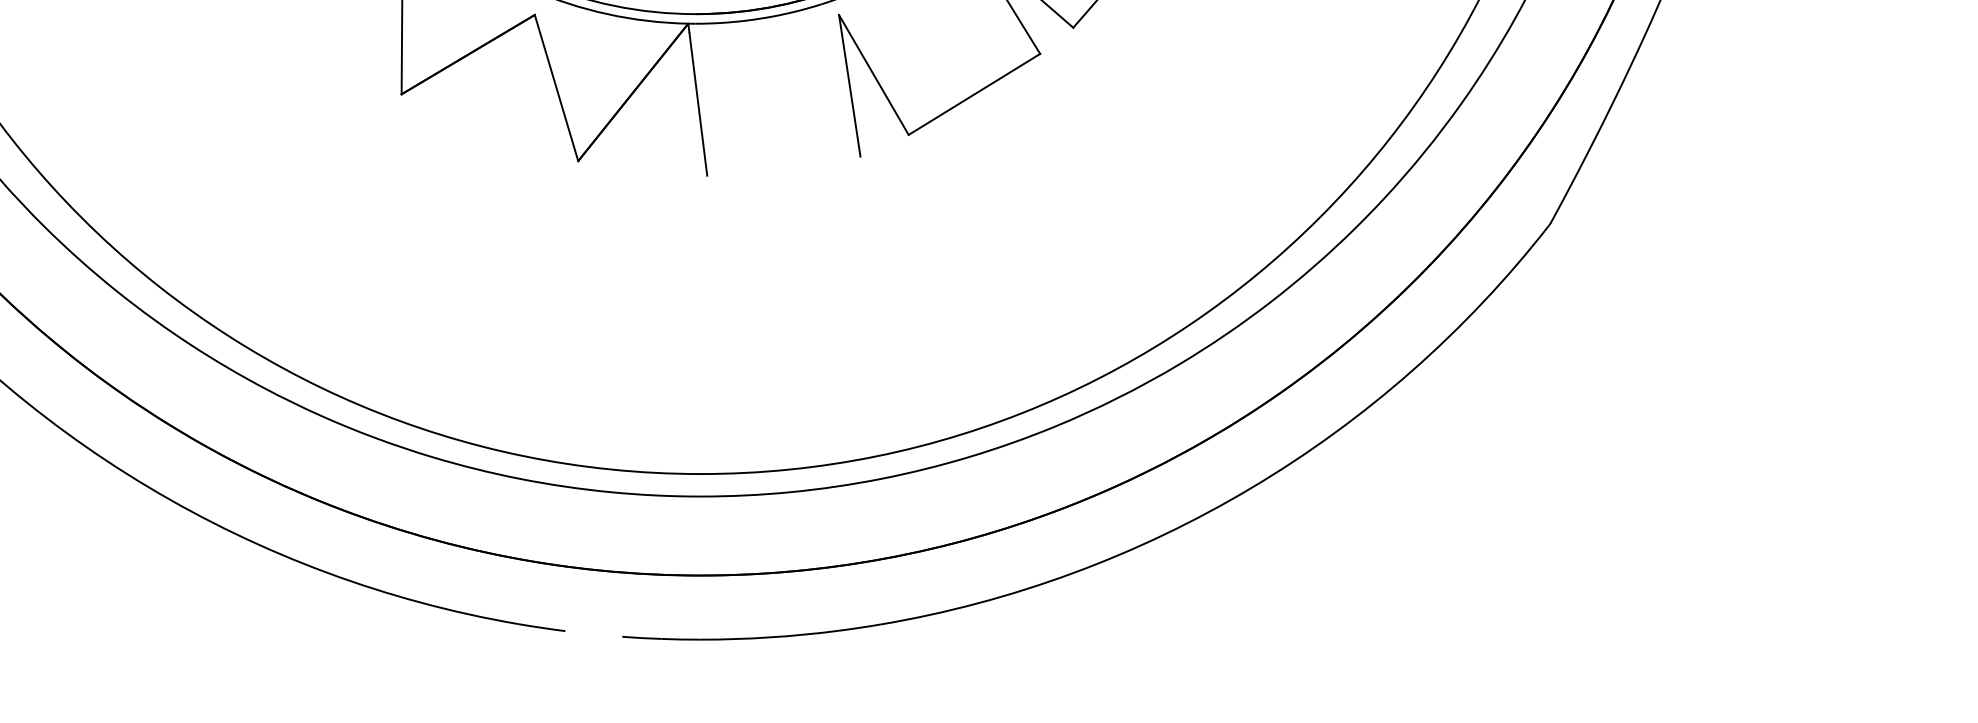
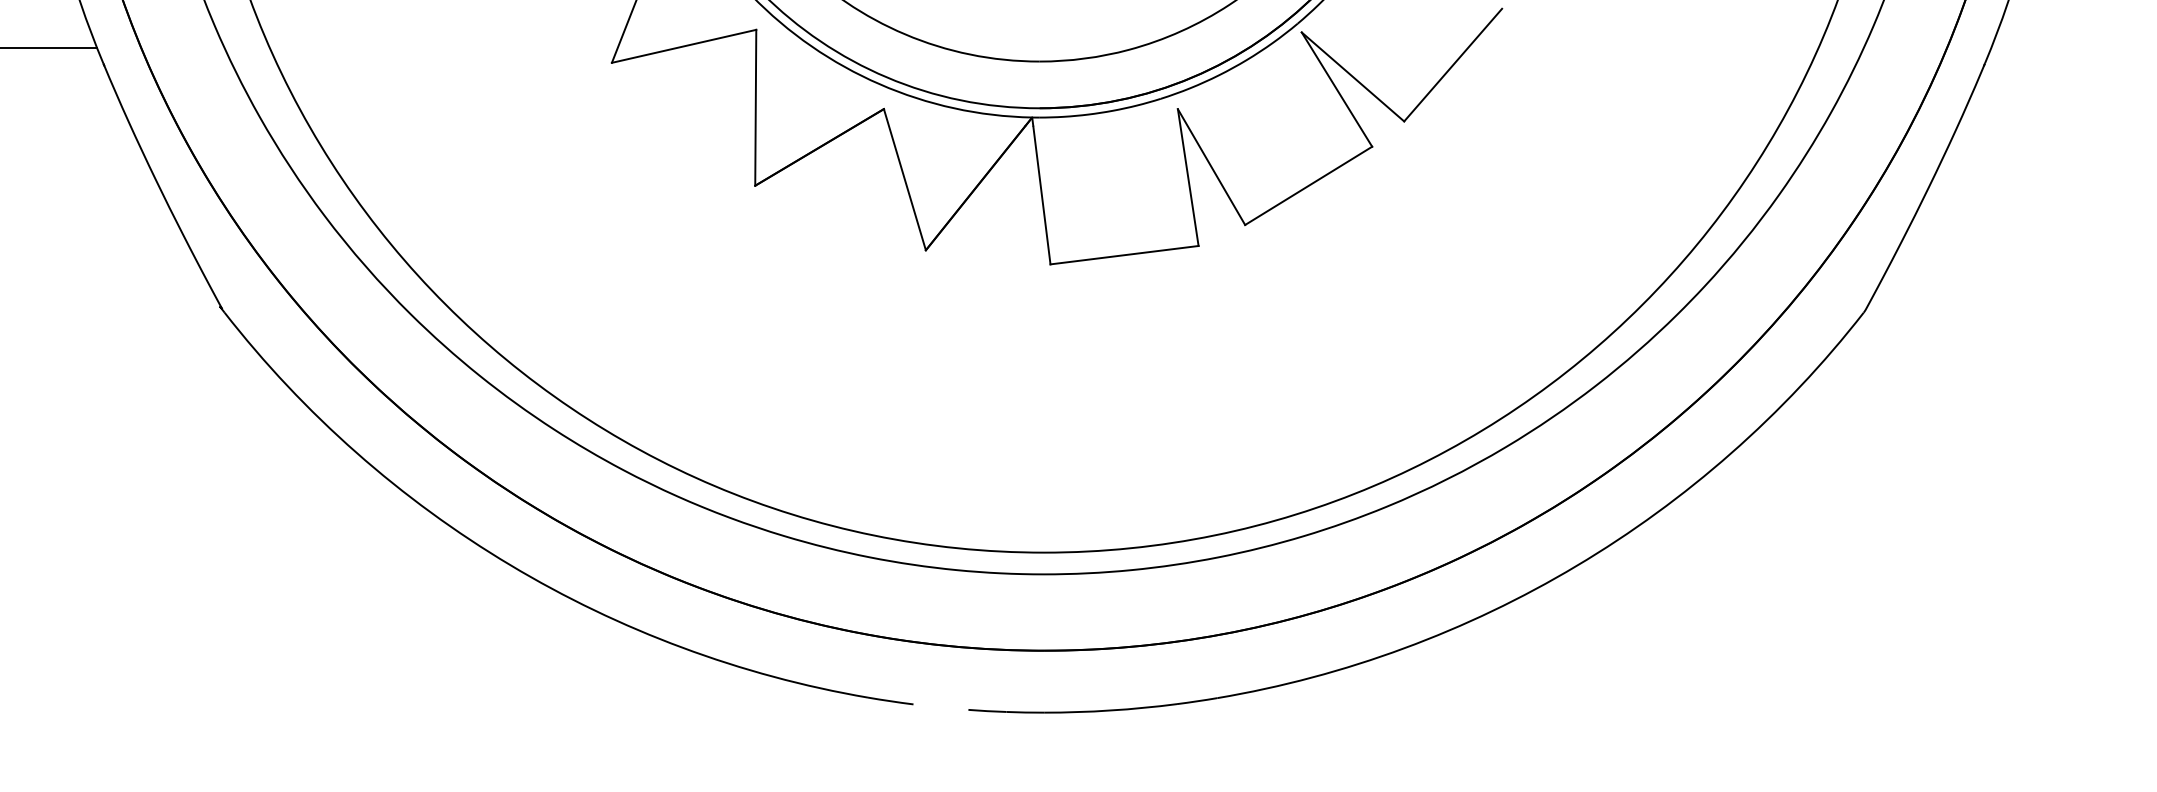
line: (783, 165) -> (1124, 254), added

